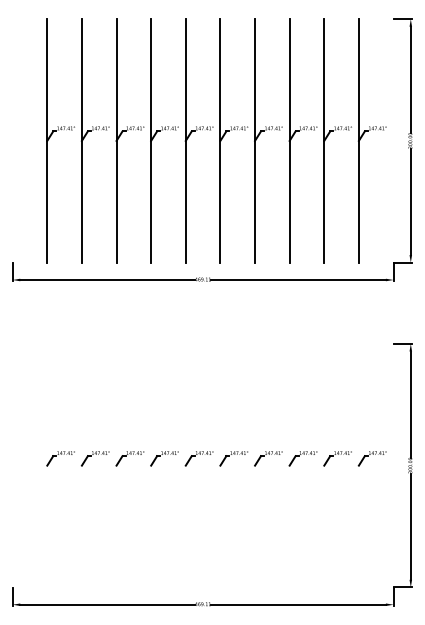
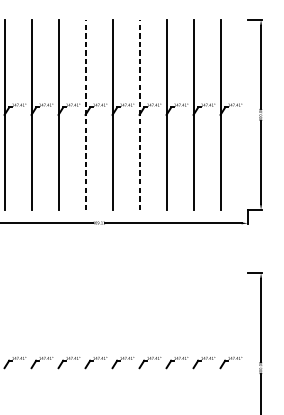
line: (185, 140) -> (85, 114), solid -> dashed
line: (255, 140) -> (139, 114), solid -> dashed

